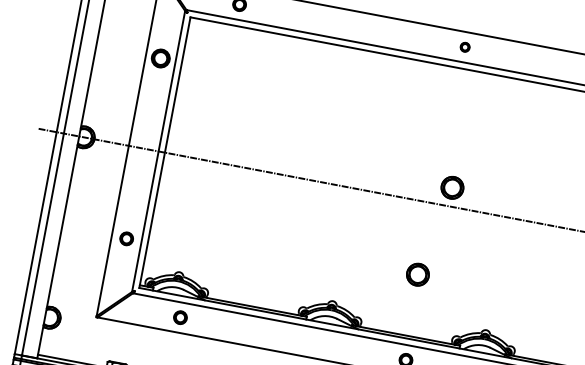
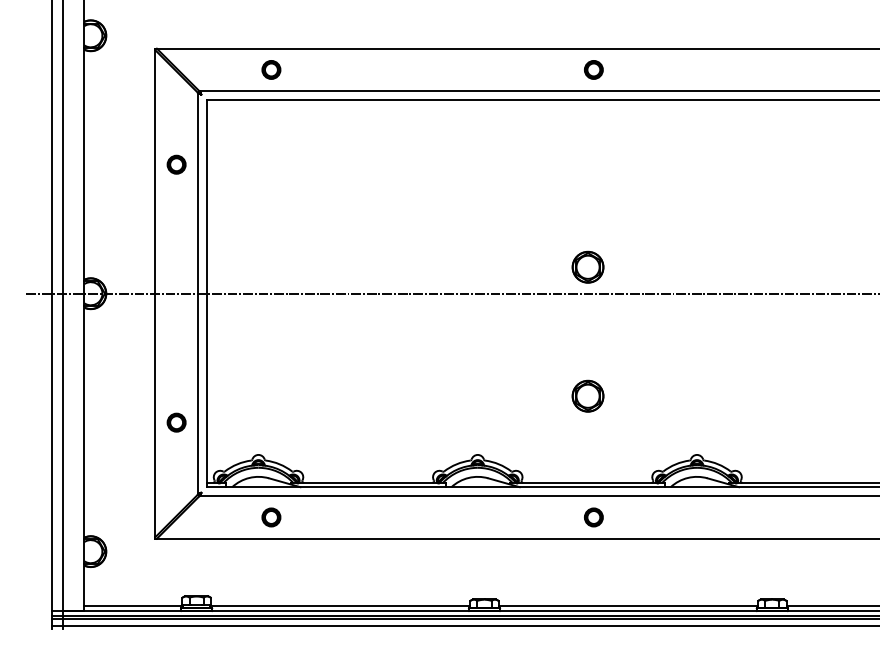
part: (464, 46) -> (593, 69), size x1.43
part: (160, 58) -> (176, 164), size x0.71
part: (452, 187) -> (587, 266), moved

